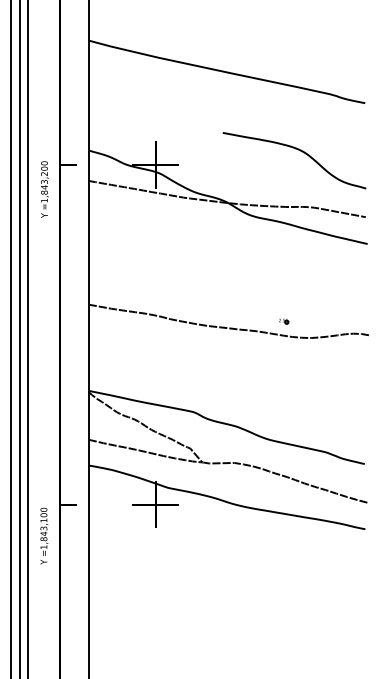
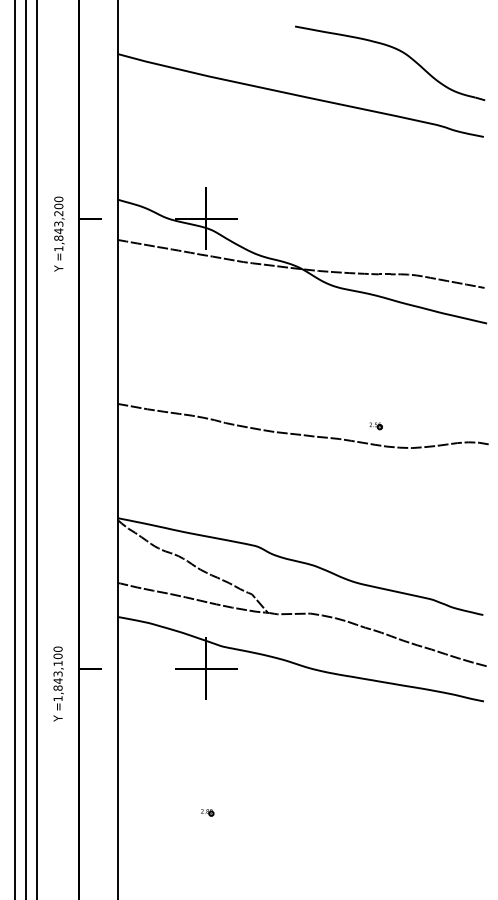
part: (298, 150) -> (395, 49), moved
text: (44, 189) -> (58, 234), moved
text: (44, 535) -> (58, 683), moved
part: (157, 613) -> (208, 813), added

